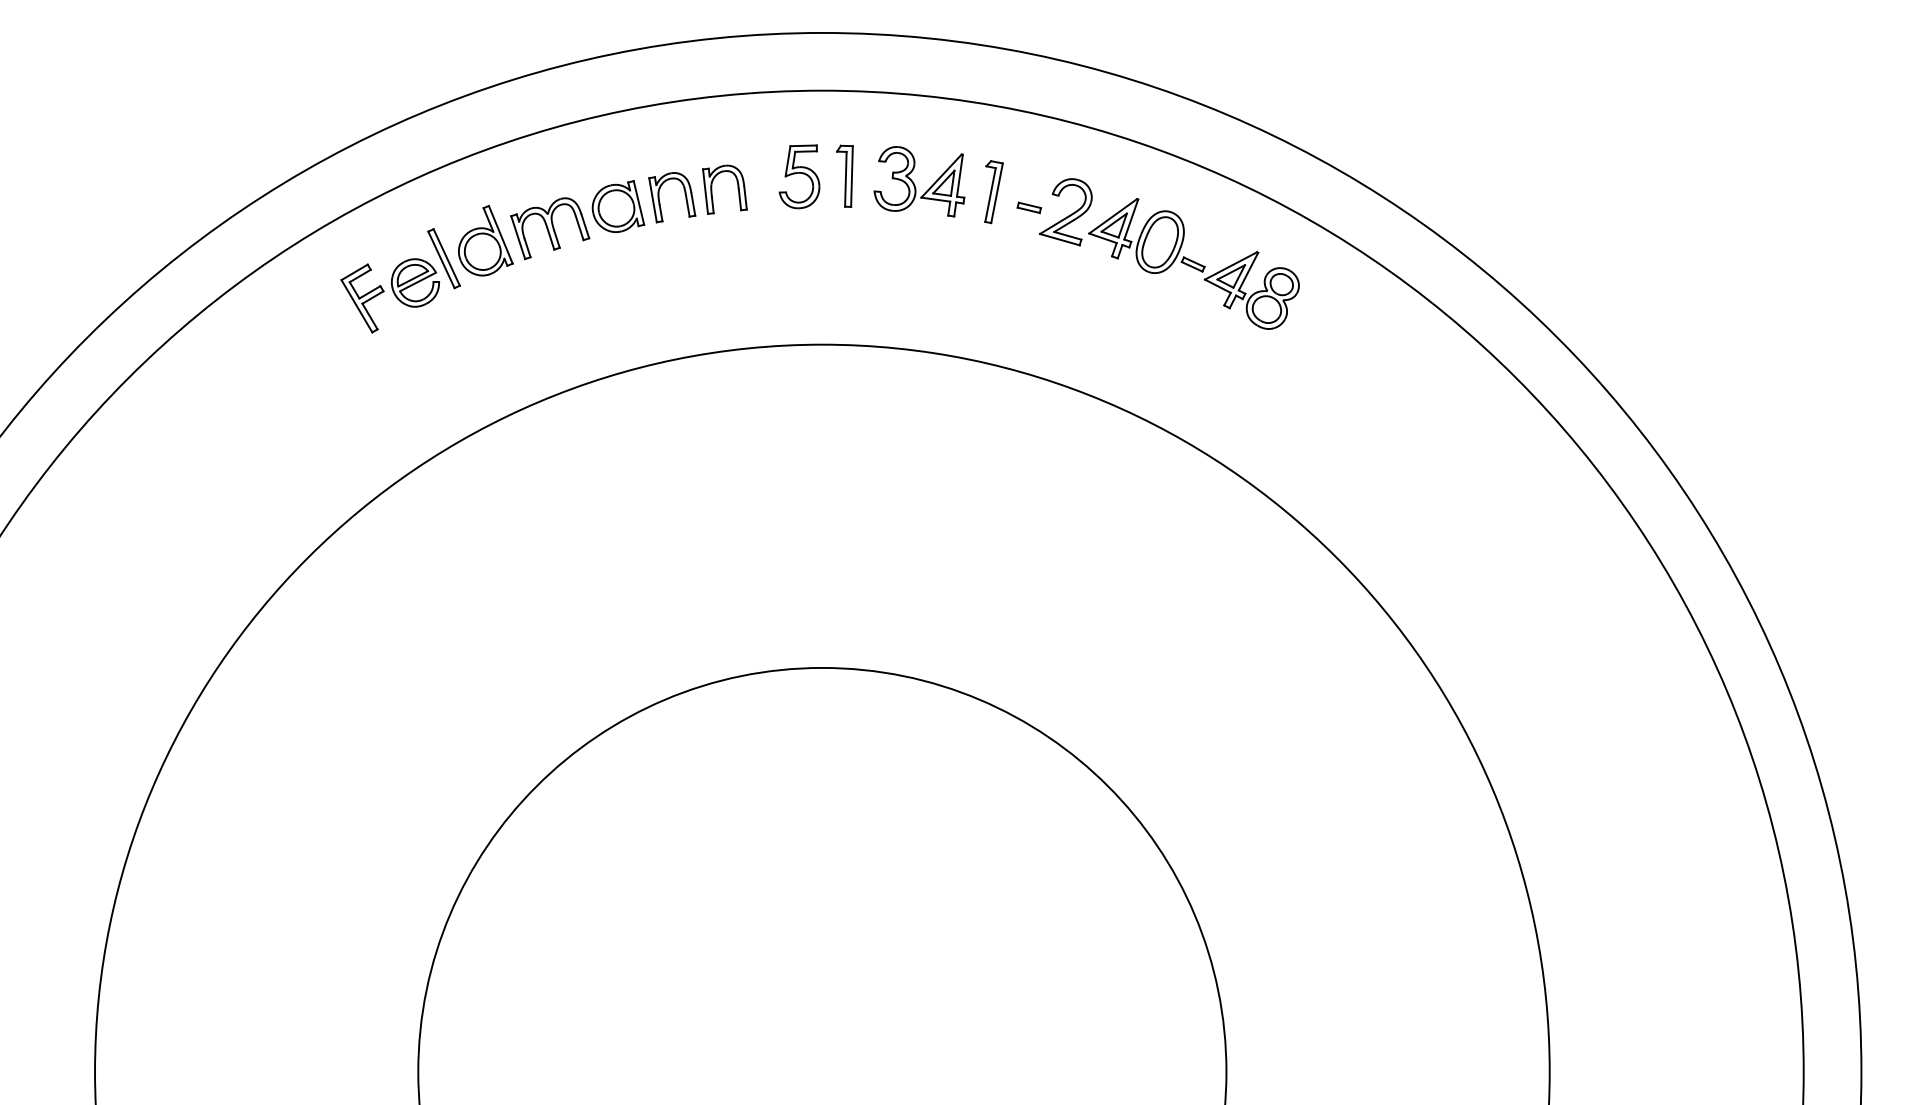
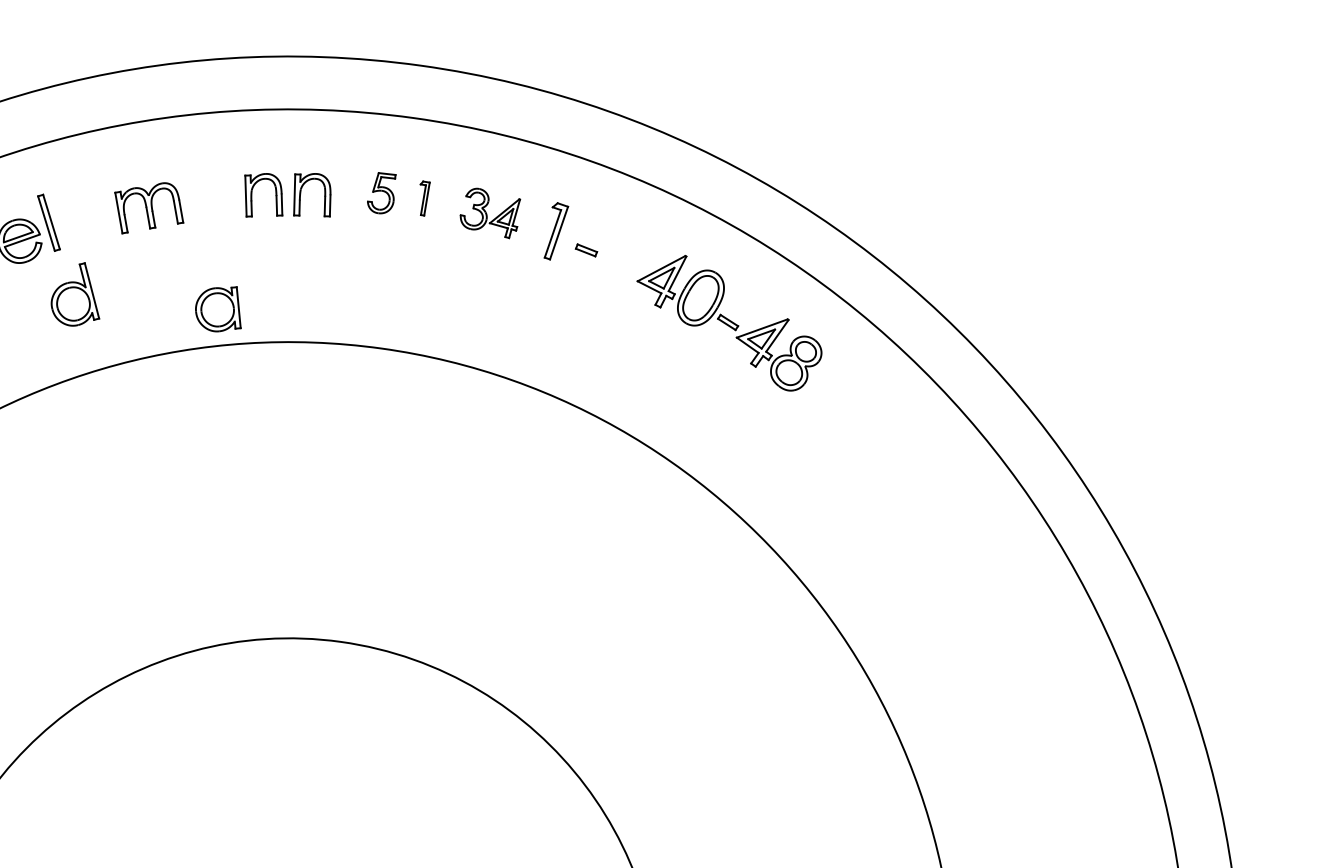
part: (844, 175) -> (422, 197), size x0.6
part: (799, 176) -> (381, 193), size x0.7
part: (919, 181) -> (490, 212), size x0.7
part: (618, 206) -> (219, 308), moved
part: (1065, 212) -> (618, 259), removed
part: (485, 240) -> (77, 294), moved

